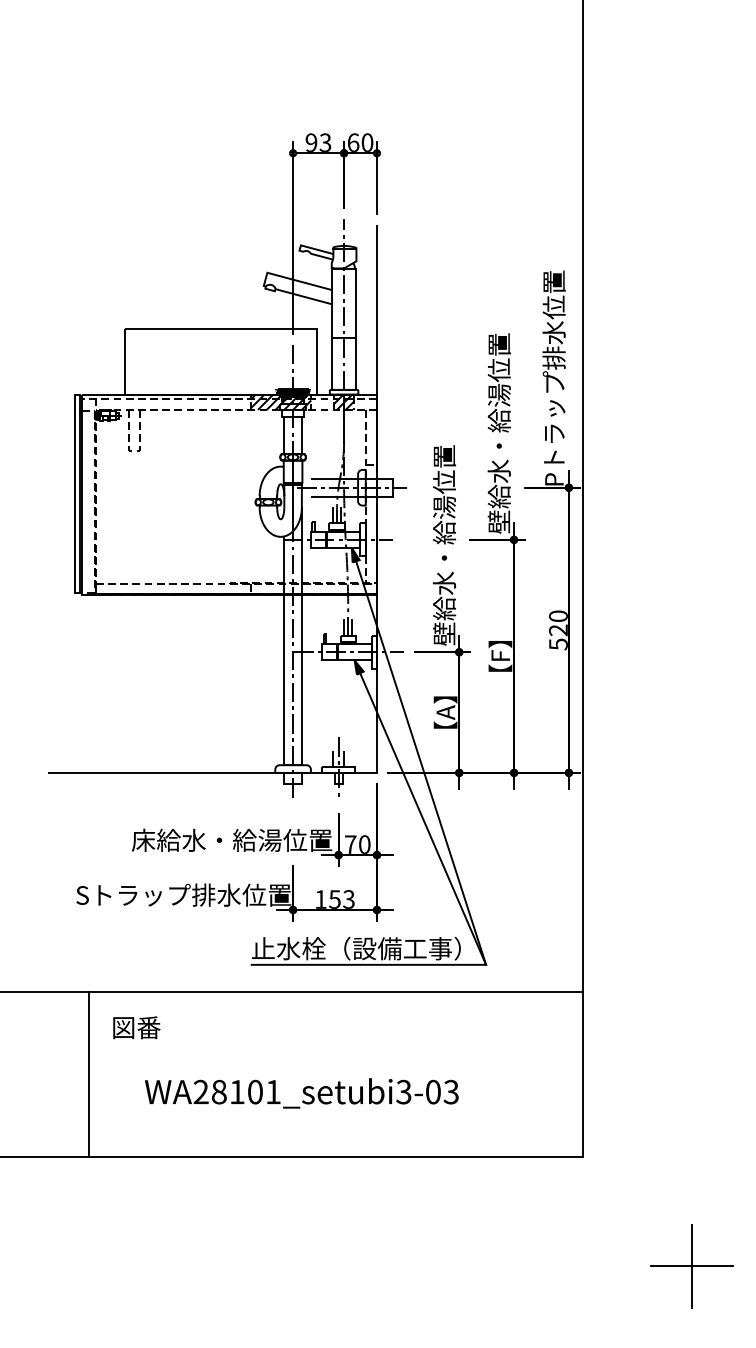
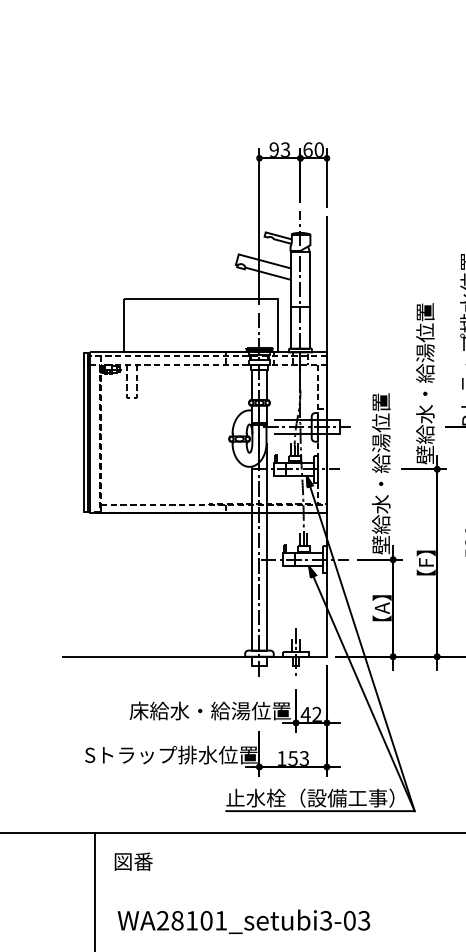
hatch: (280, 401) -> (249, 357), removed
hatch: (343, 401) -> (299, 357), removed
text: (357, 844) -> (311, 714), 70 -> 42
text: (301, 1093) -> (243, 921), moved

